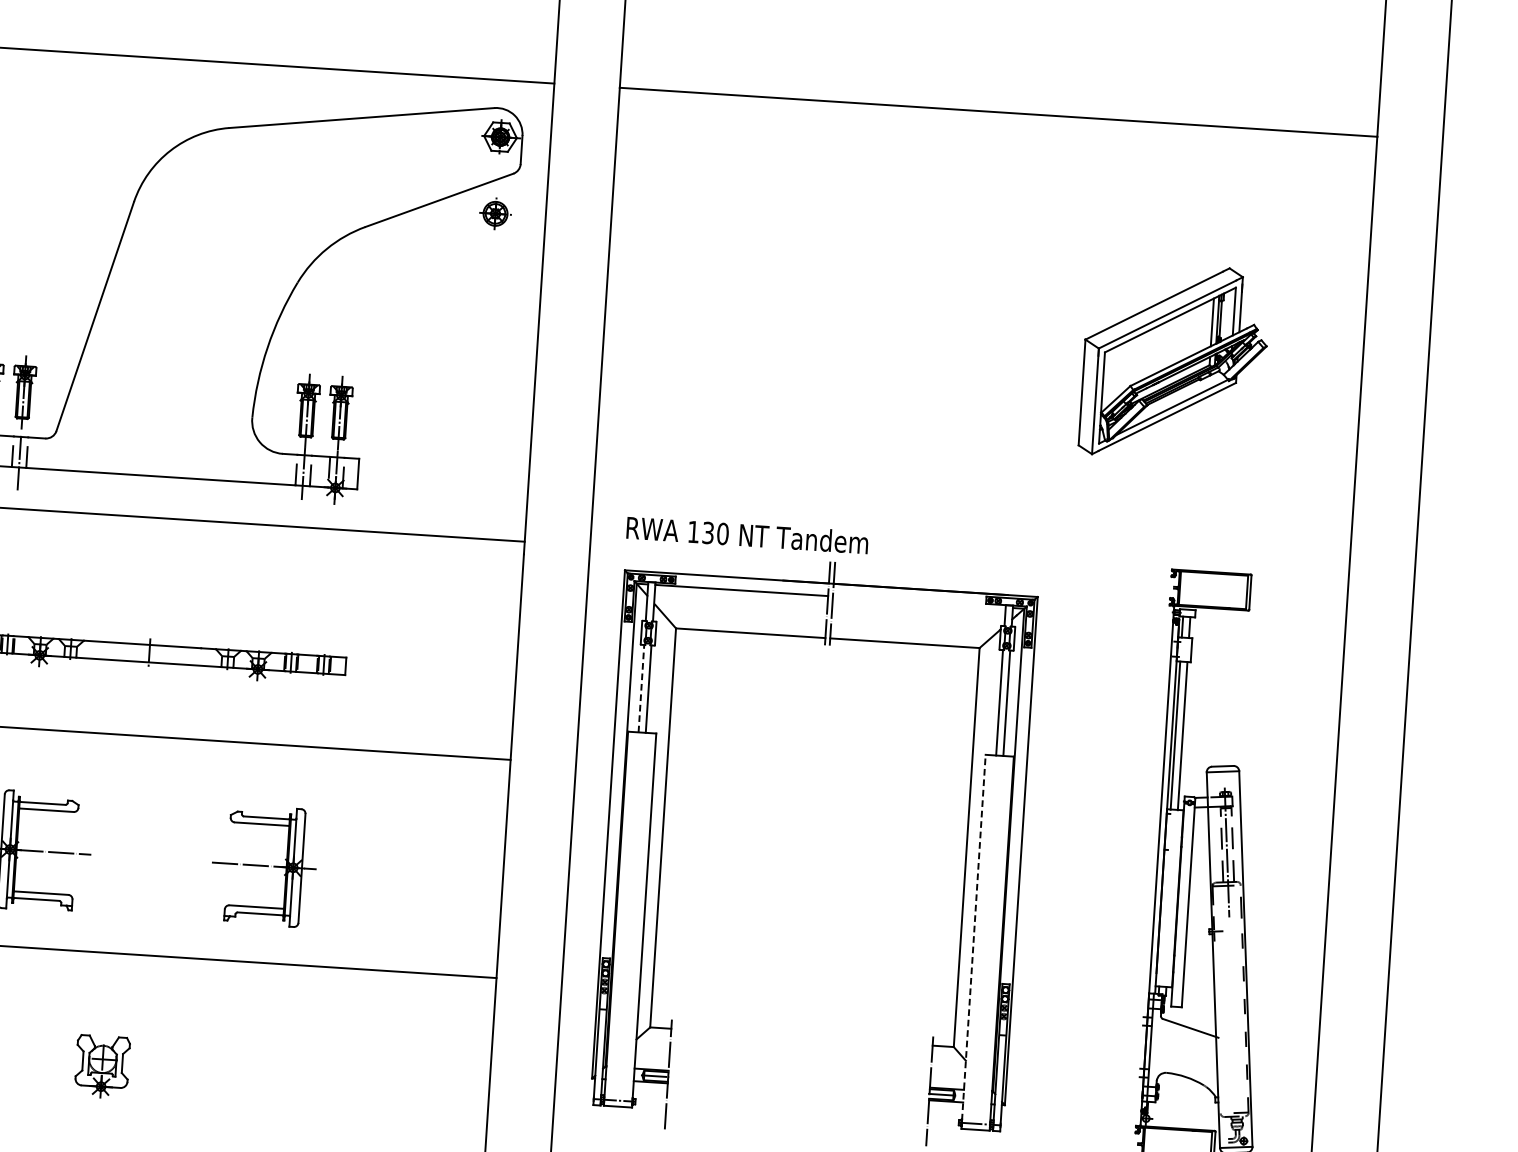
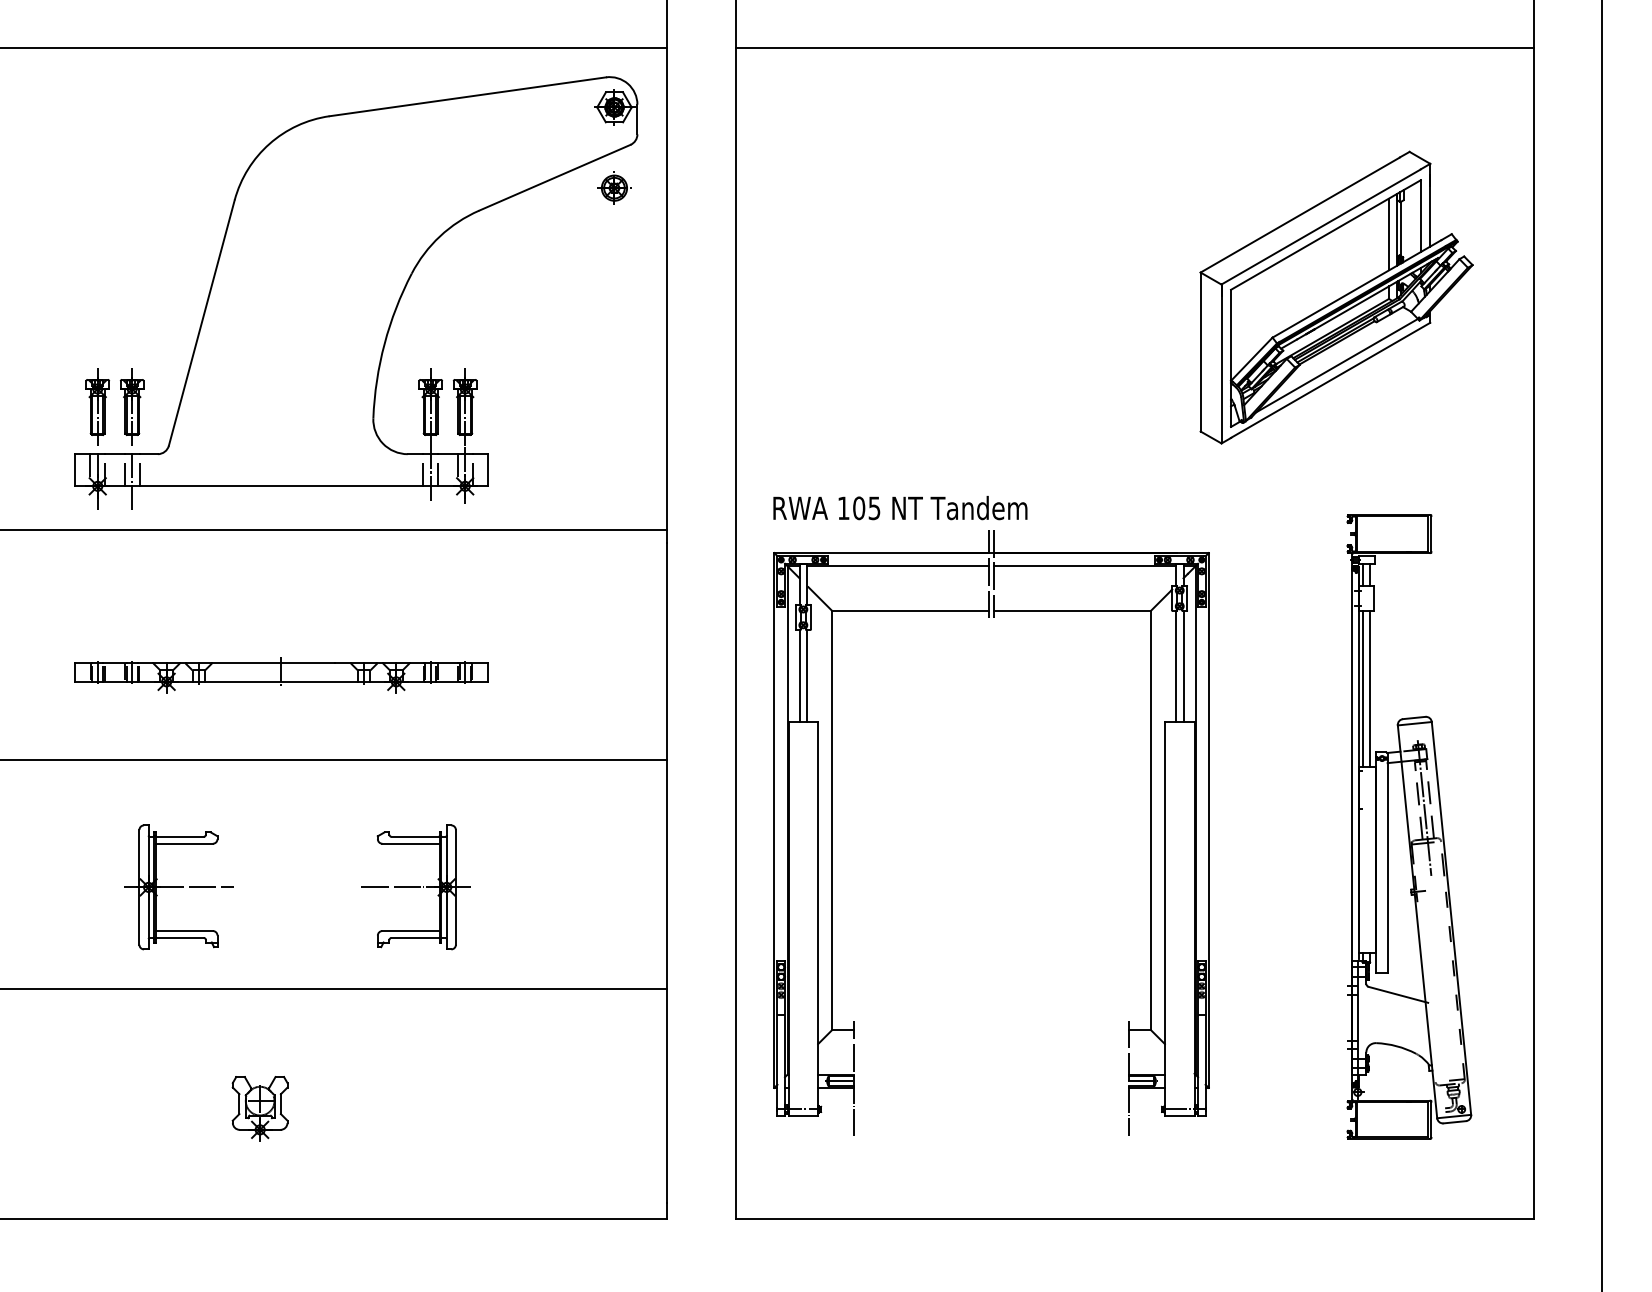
part: (1174, 362) -> (1336, 297), size x1.43
text: (715, 533) -> (866, 508), 130 -> 105
line: (918, 602) -> (1084, 566), added
line: (641, 689) -> (799, 676), dashed -> solid
line: (973, 936) -> (1164, 913), dashed -> solid

